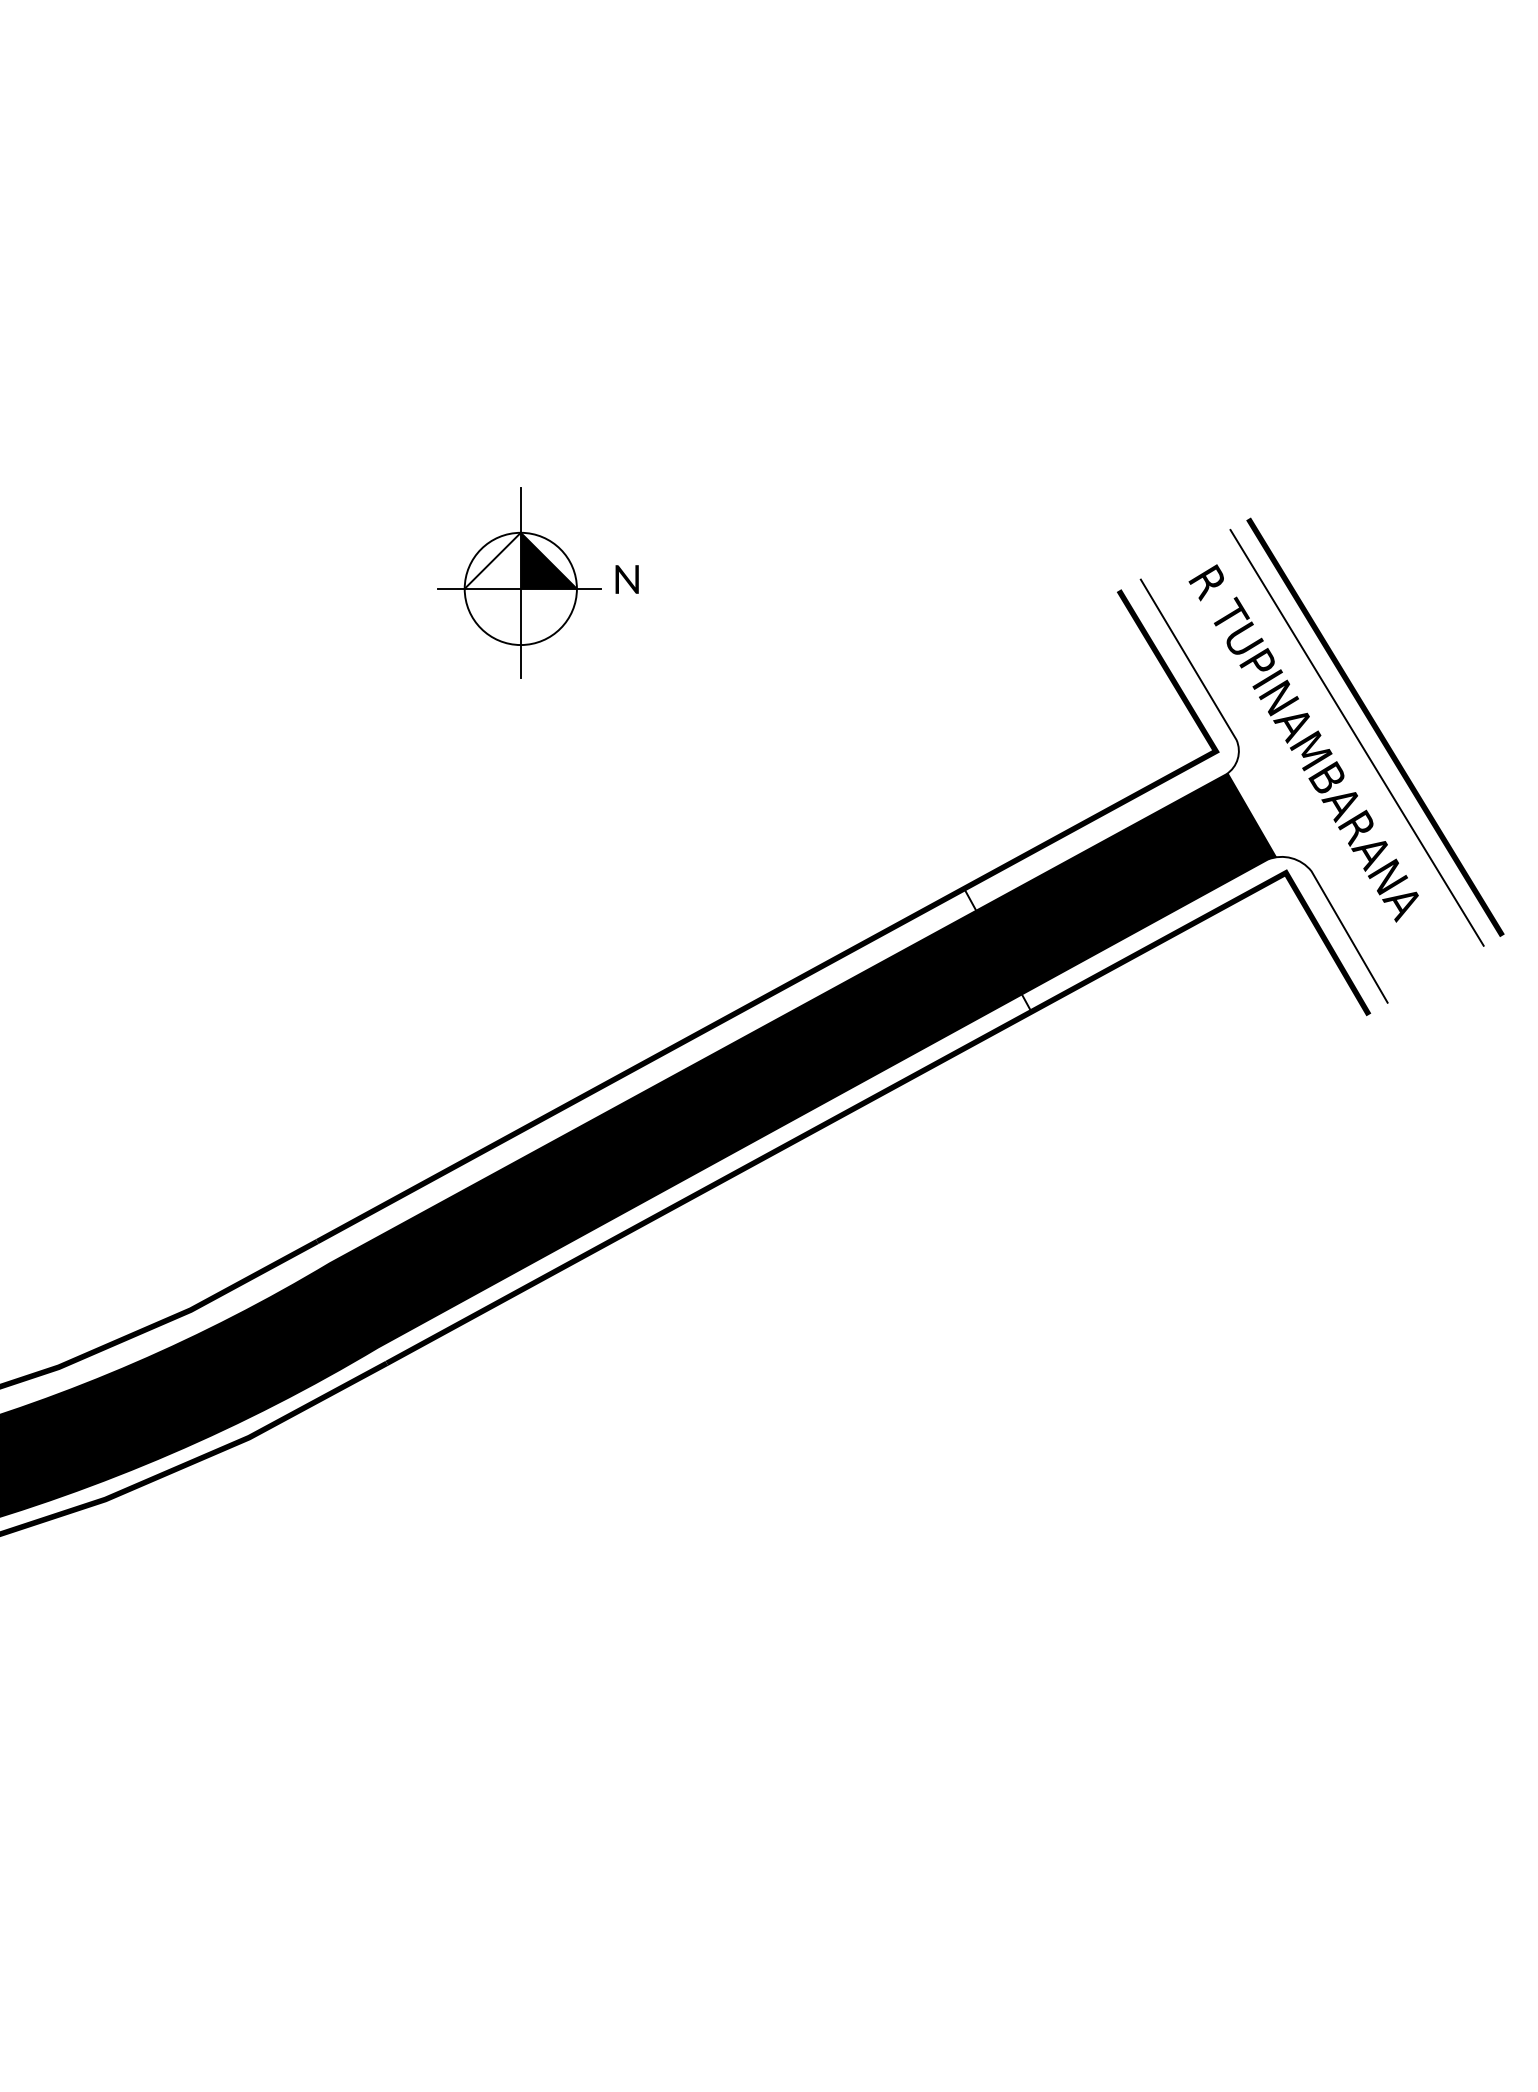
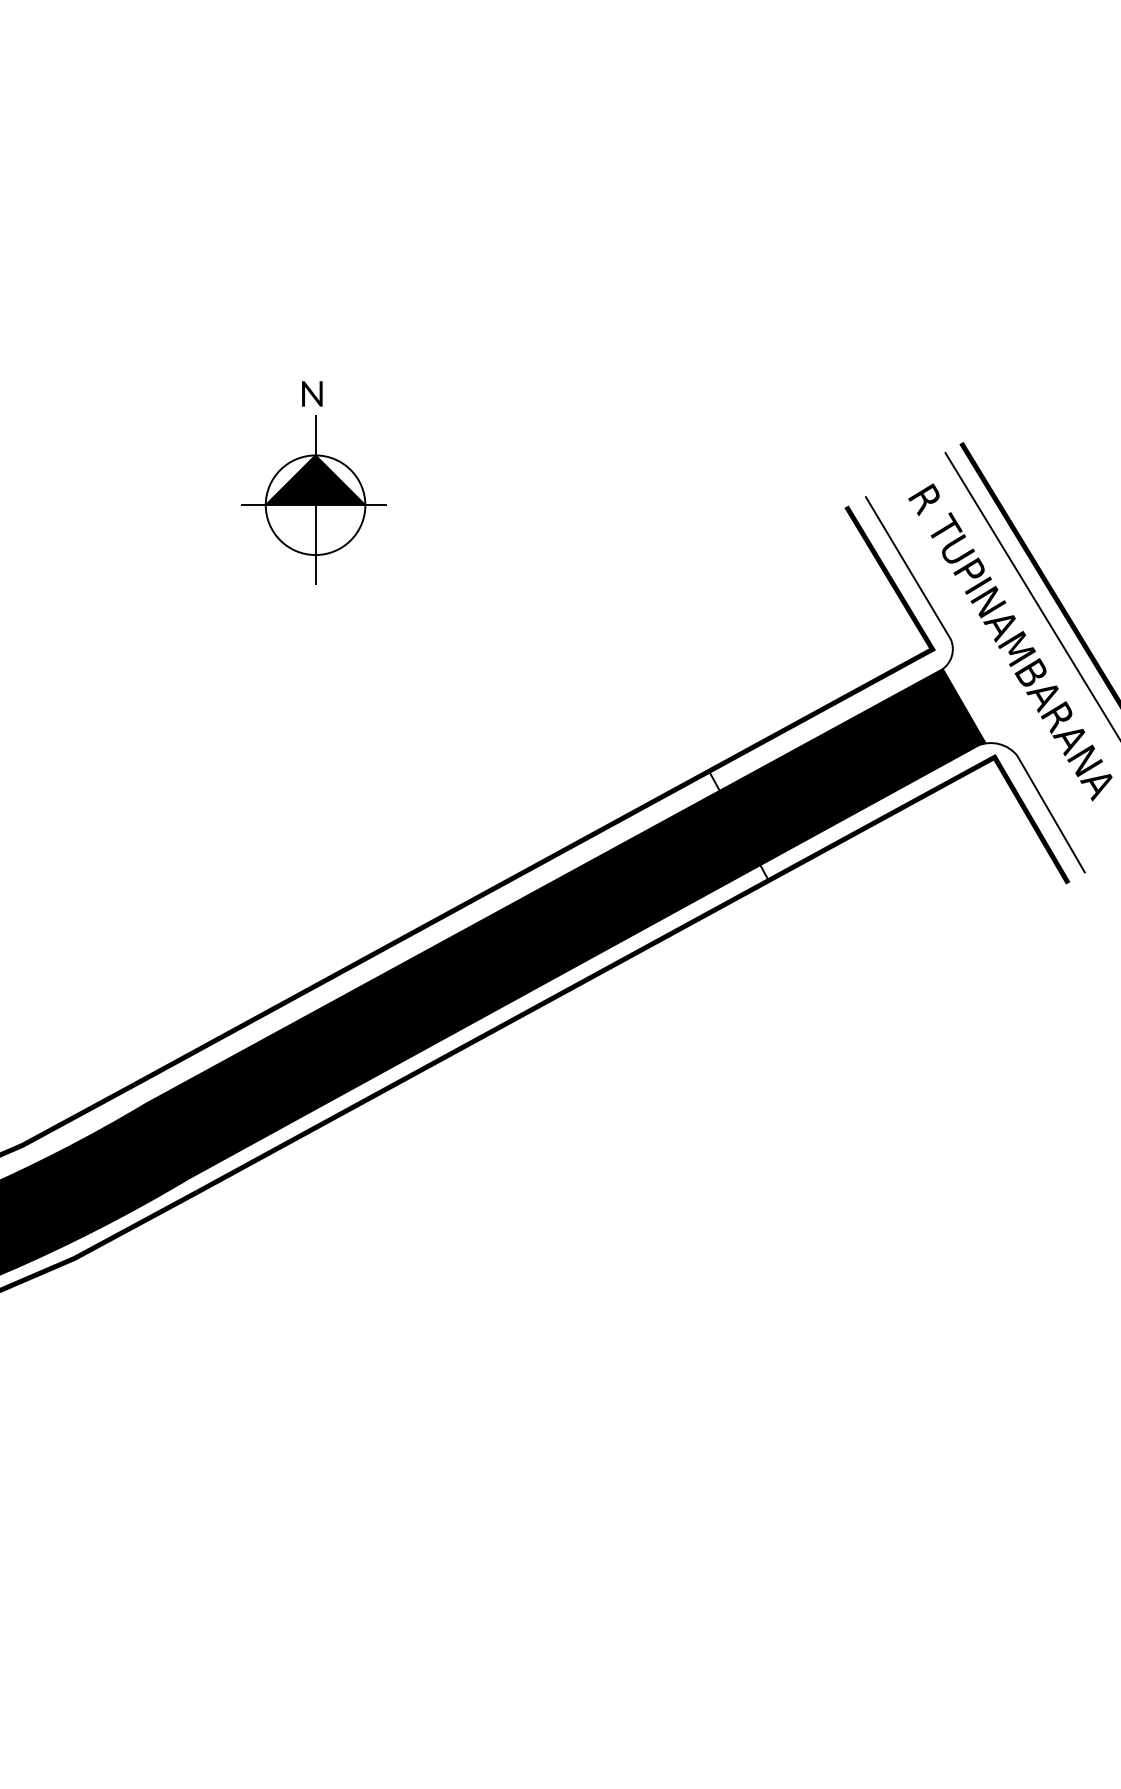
fill: (492, 560) -> (290, 480), added
text: (626, 579) -> (311, 393), moved

